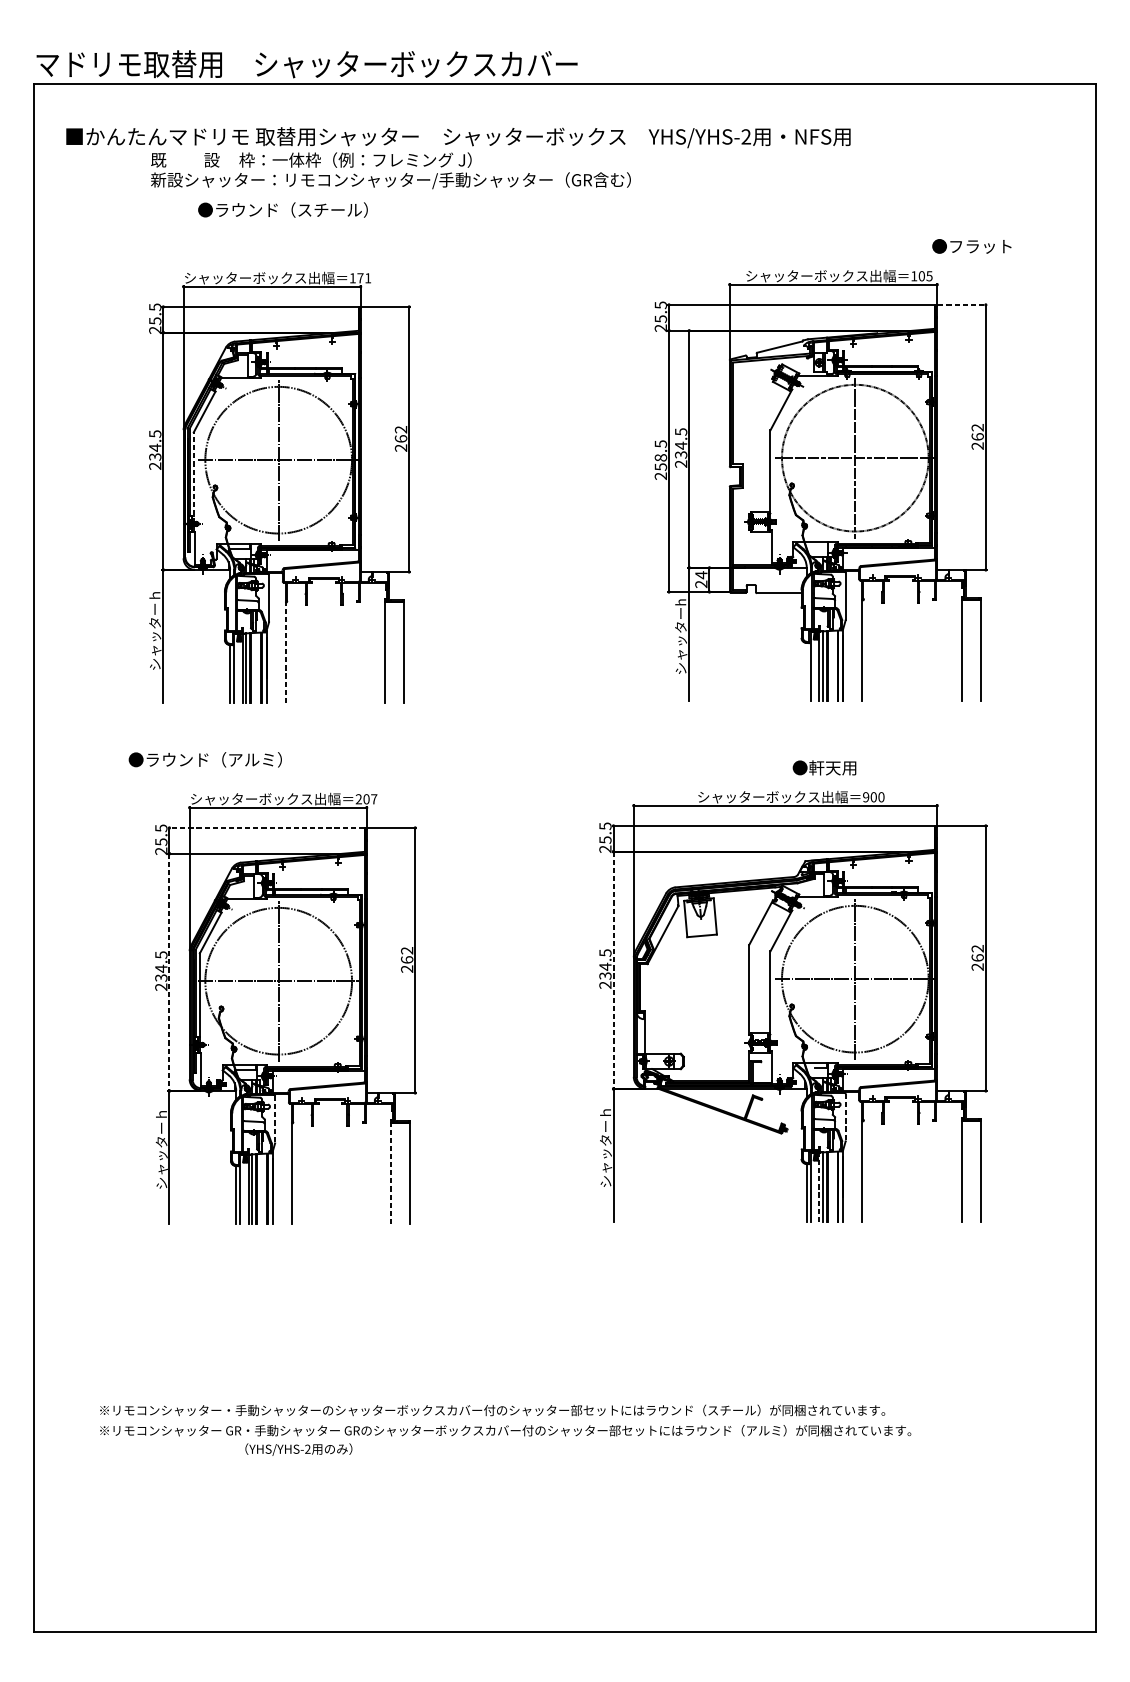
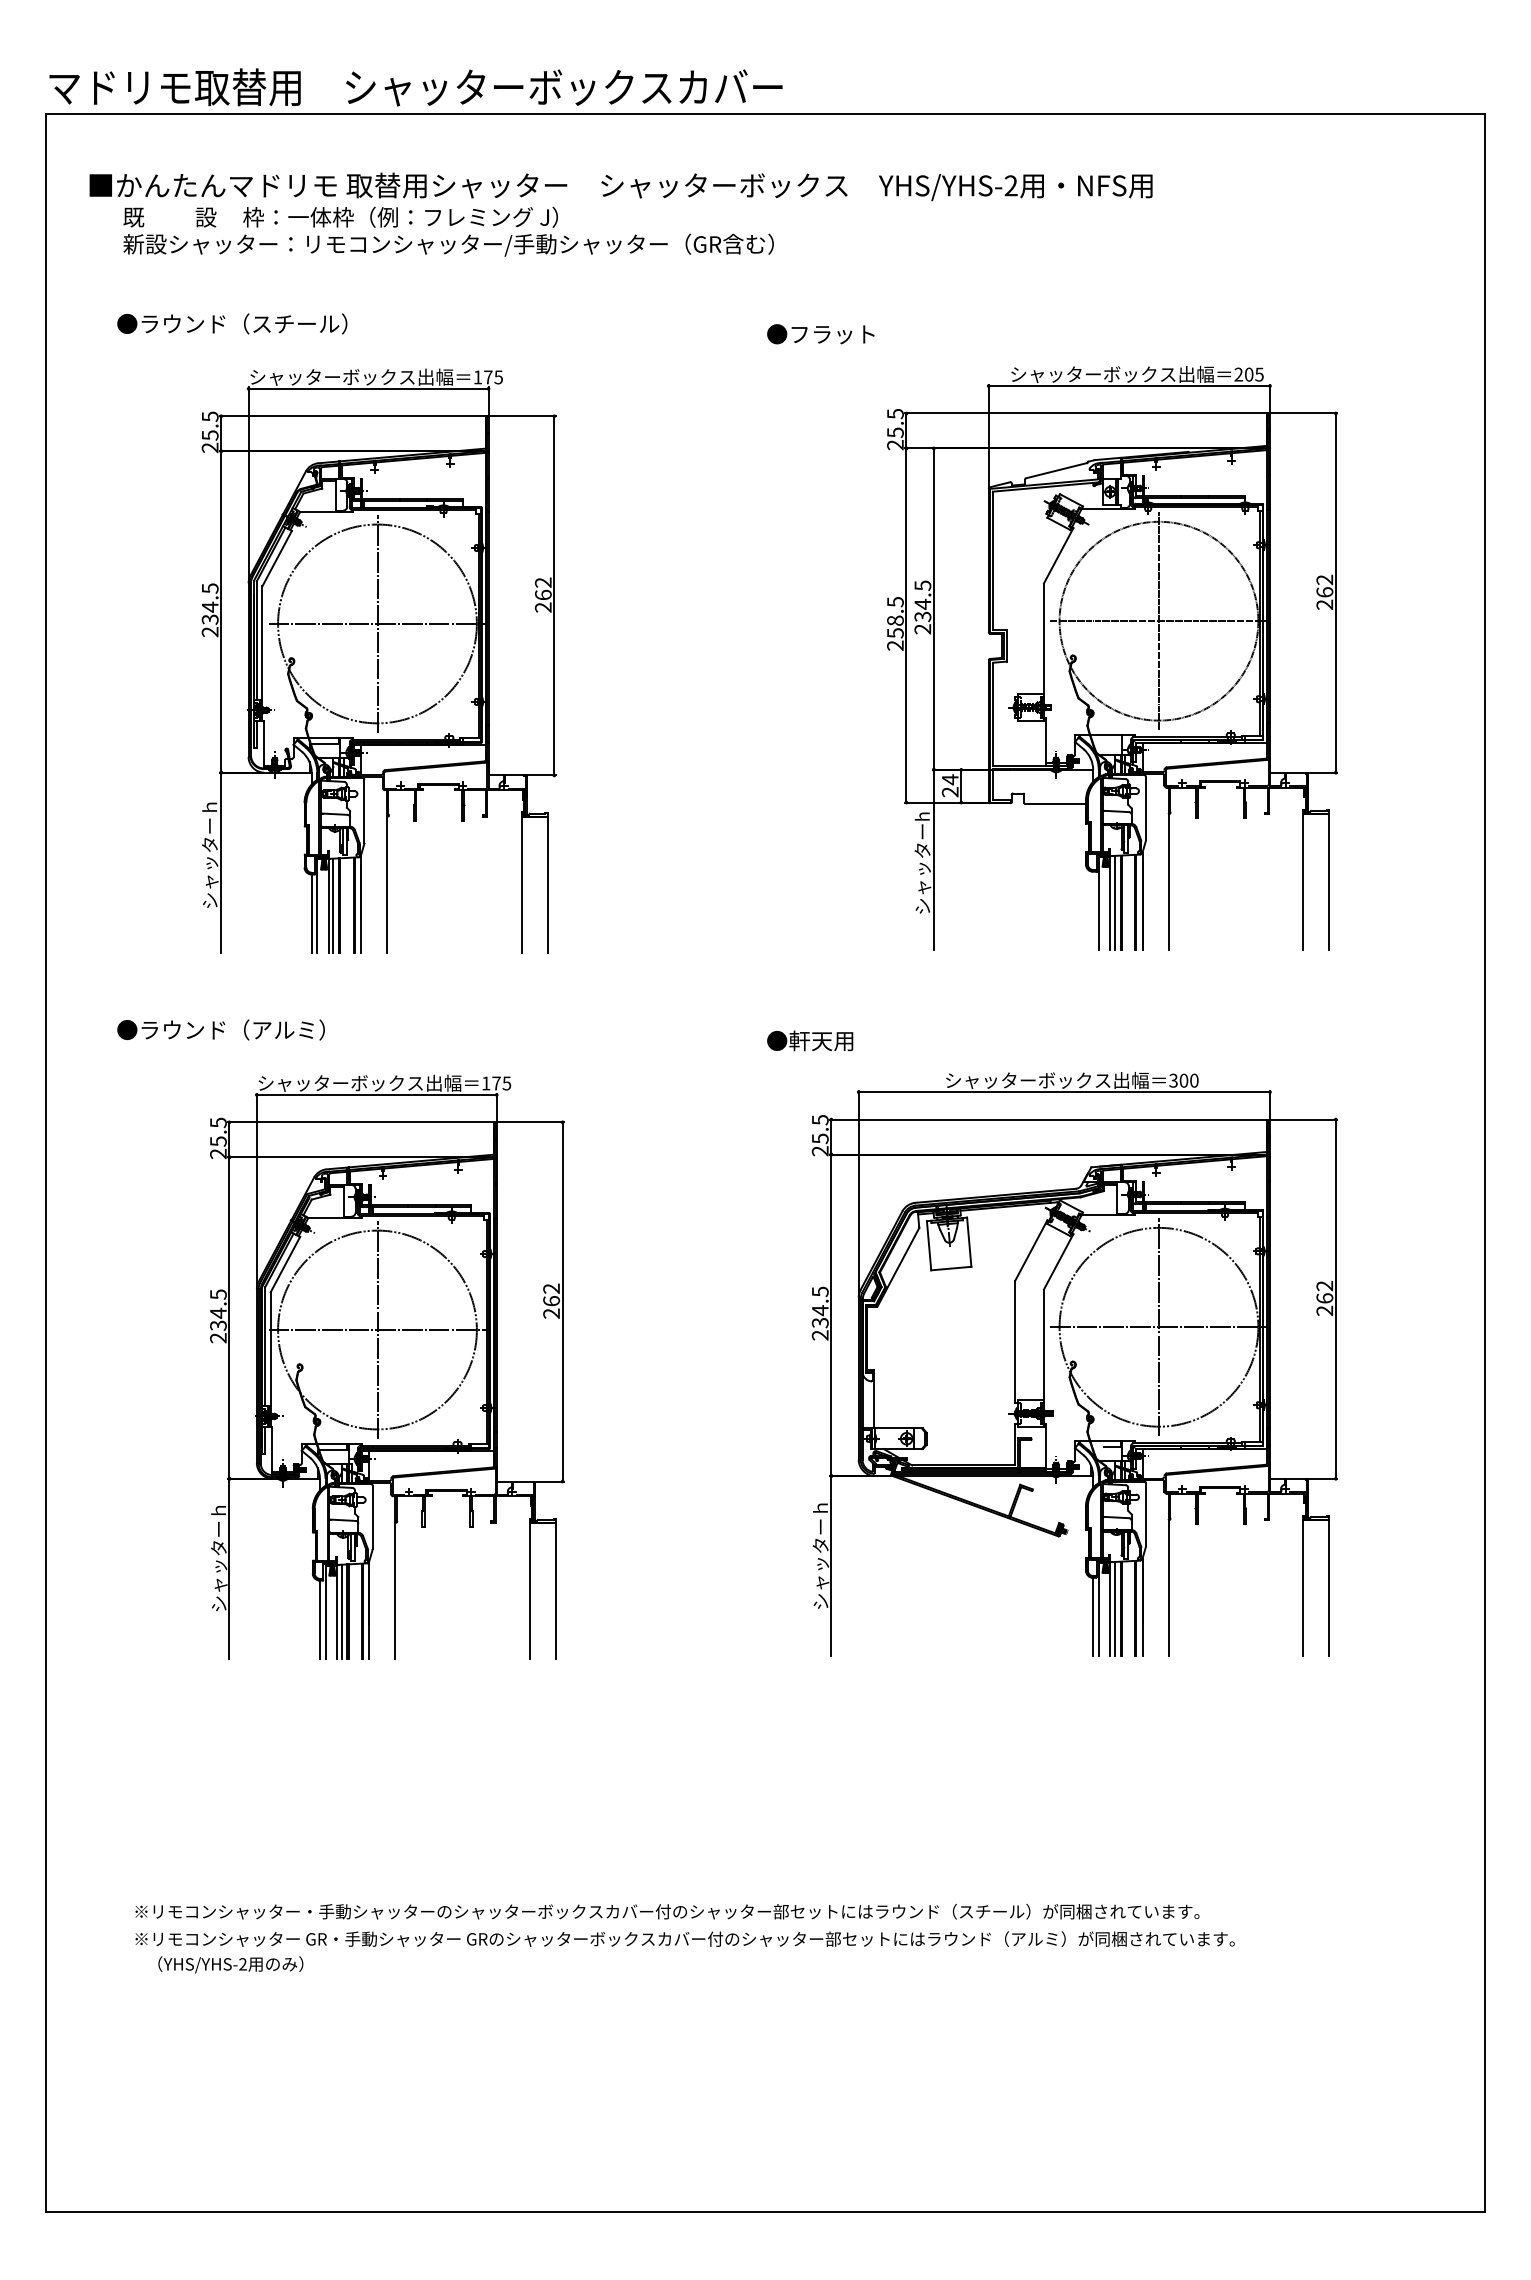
text: (390, 170) -> (448, 231), moved
text: (283, 209) -> (232, 323), moved
text: (971, 246) -> (820, 334), moved
text: (914, 276) -> (1238, 374), 105 -> 205
text: (367, 278) -> (498, 377), 171 -> 175
line: (962, 304) -> (1304, 413), dashed -> solid
line: (193, 481) -> (262, 652), dashed -> solid
line: (286, 652) -> (387, 884), dashed -> solid
text: (204, 759) -> (220, 1029), moved
text: (824, 767) -> (810, 1040), moved
text: (866, 797) -> (1173, 1080), 900 -> 300
text: (366, 799) -> (496, 1083), 207 -> 175
line: (266, 828) -> (360, 1122), dashed -> solid
line: (613, 970) -> (831, 1315), dashed -> solid
line: (169, 972) -> (229, 1318), dashed -> solid
line: (845, 1117) -> (1145, 1514), dashed -> solid
line: (275, 1119) -> (372, 1517), dashed -> solid
line: (390, 1173) -> (529, 1590), dashed -> solid
line: (819, 1187) -> (1110, 1609), dashed -> solid
text: (298, 1449) -> (230, 1964), moved

